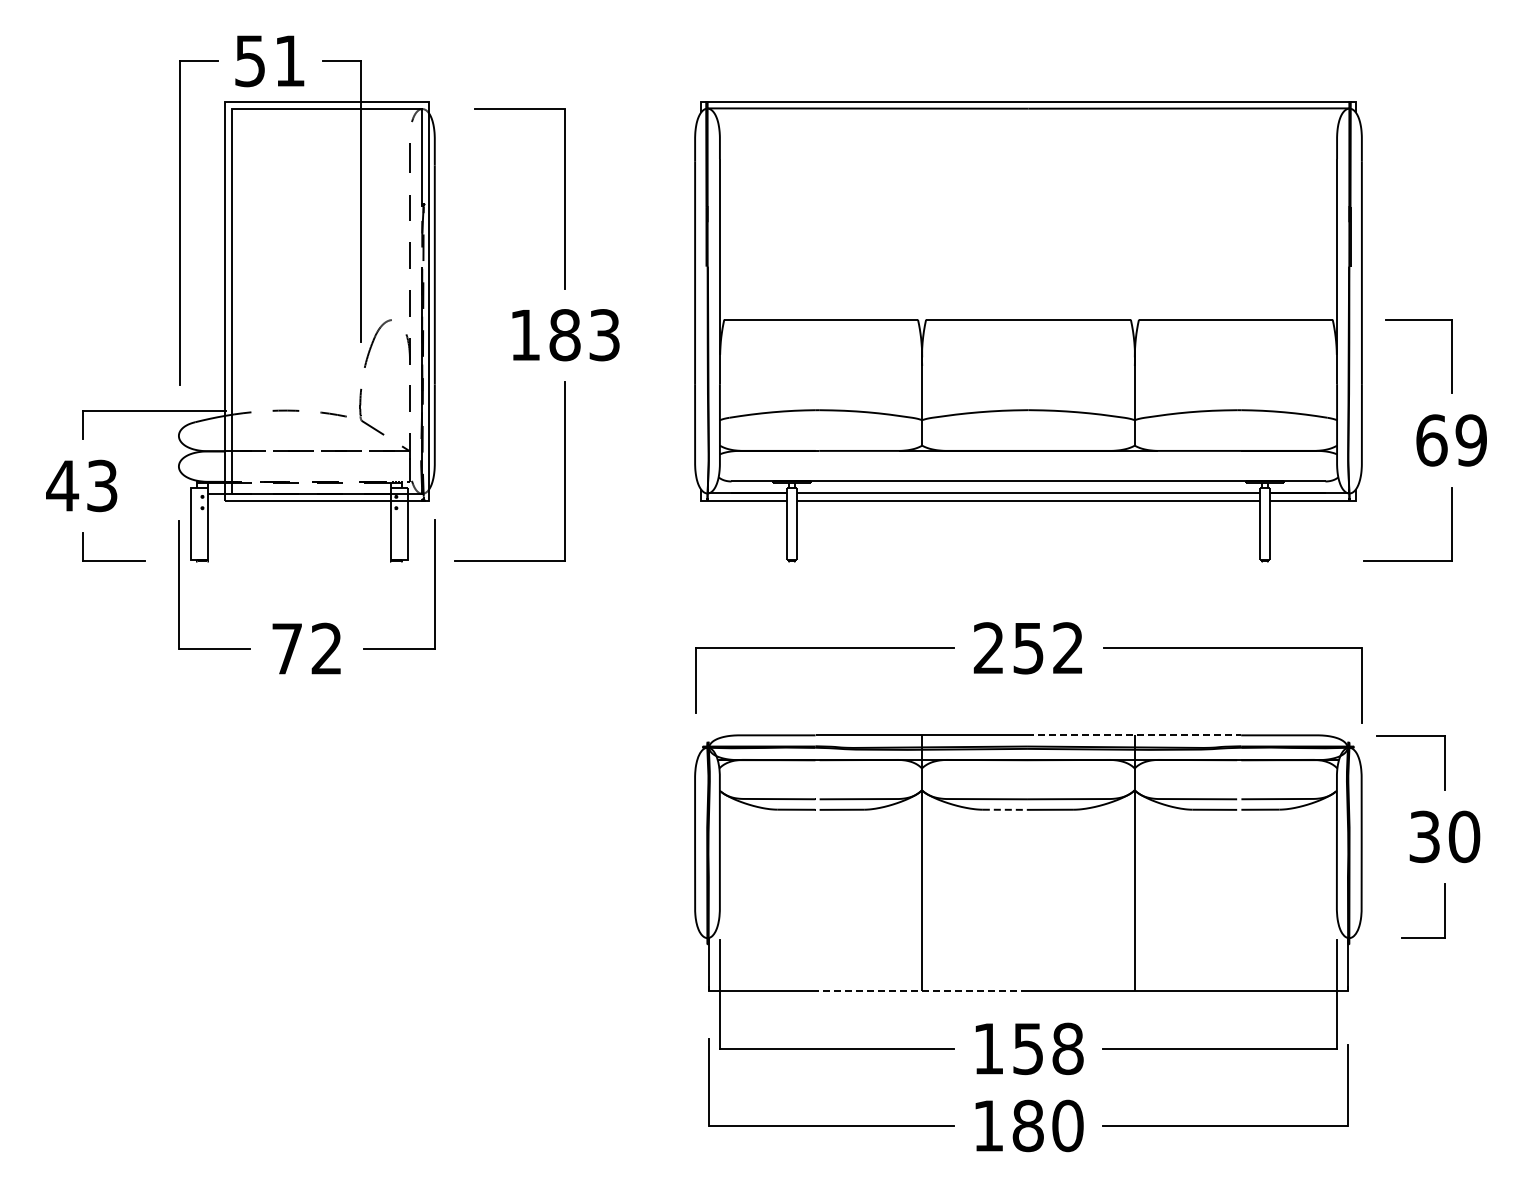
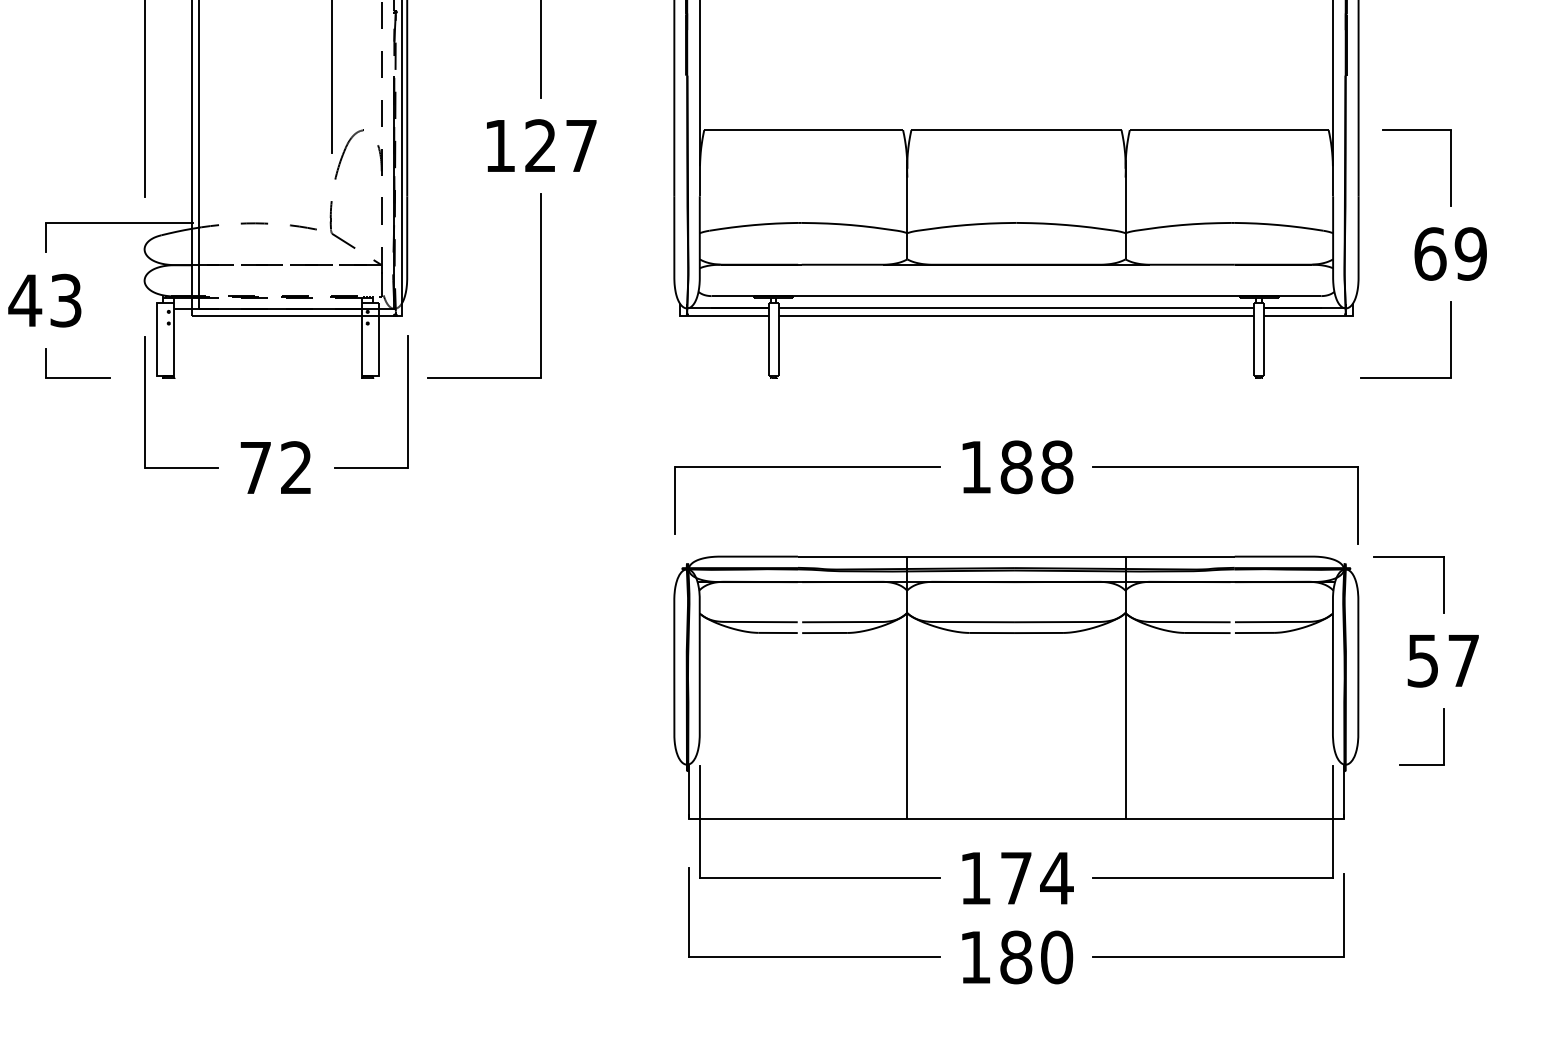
text: (584, 335) -> (560, 146), 183 -> 127
text: (1028, 648) -> (1016, 467), 252 -> 188
line: (1134, 735) -> (1125, 556), dashed -> solid
line: (1005, 809) -> (992, 632), dashed -> solid
text: (1445, 836) -> (1444, 660), 30 -> 57
line: (921, 991) -> (906, 819), dashed -> solid
text: (1048, 1048) -> (1036, 877), 158 -> 174

